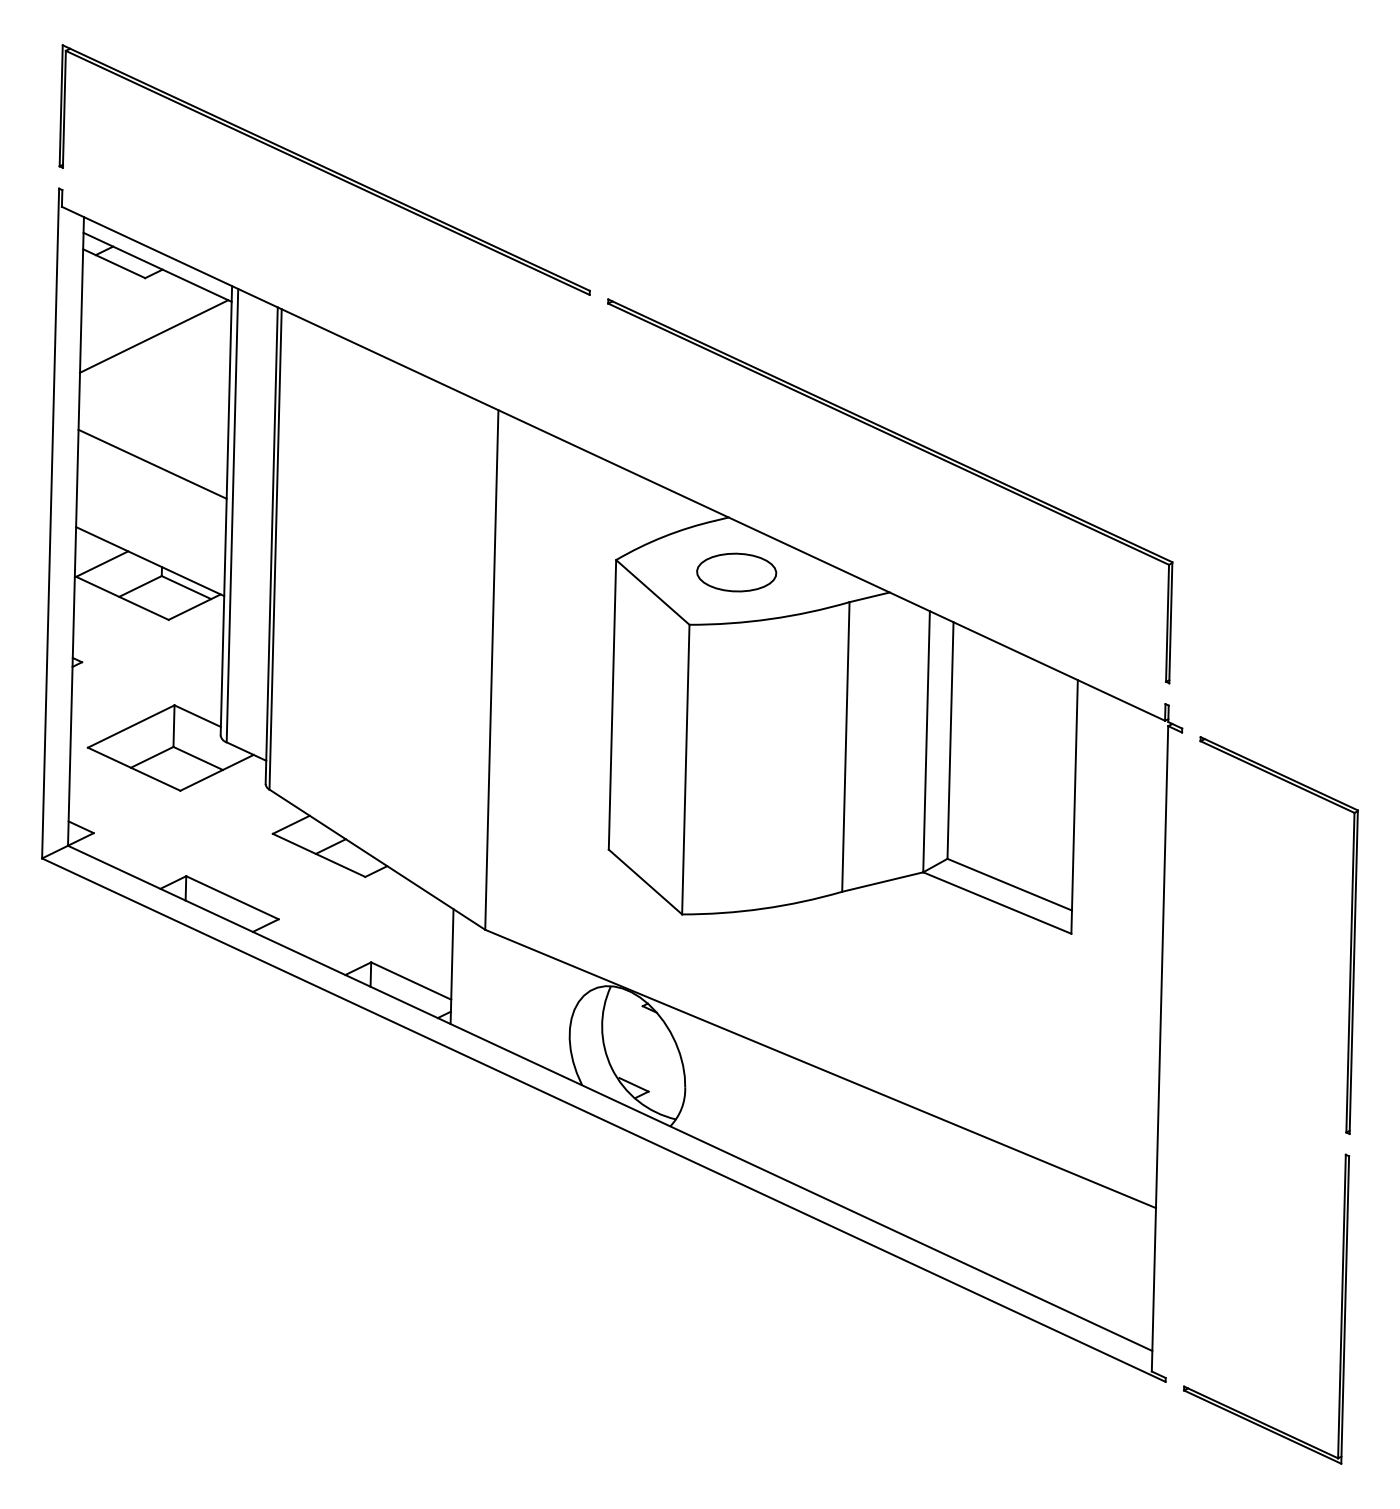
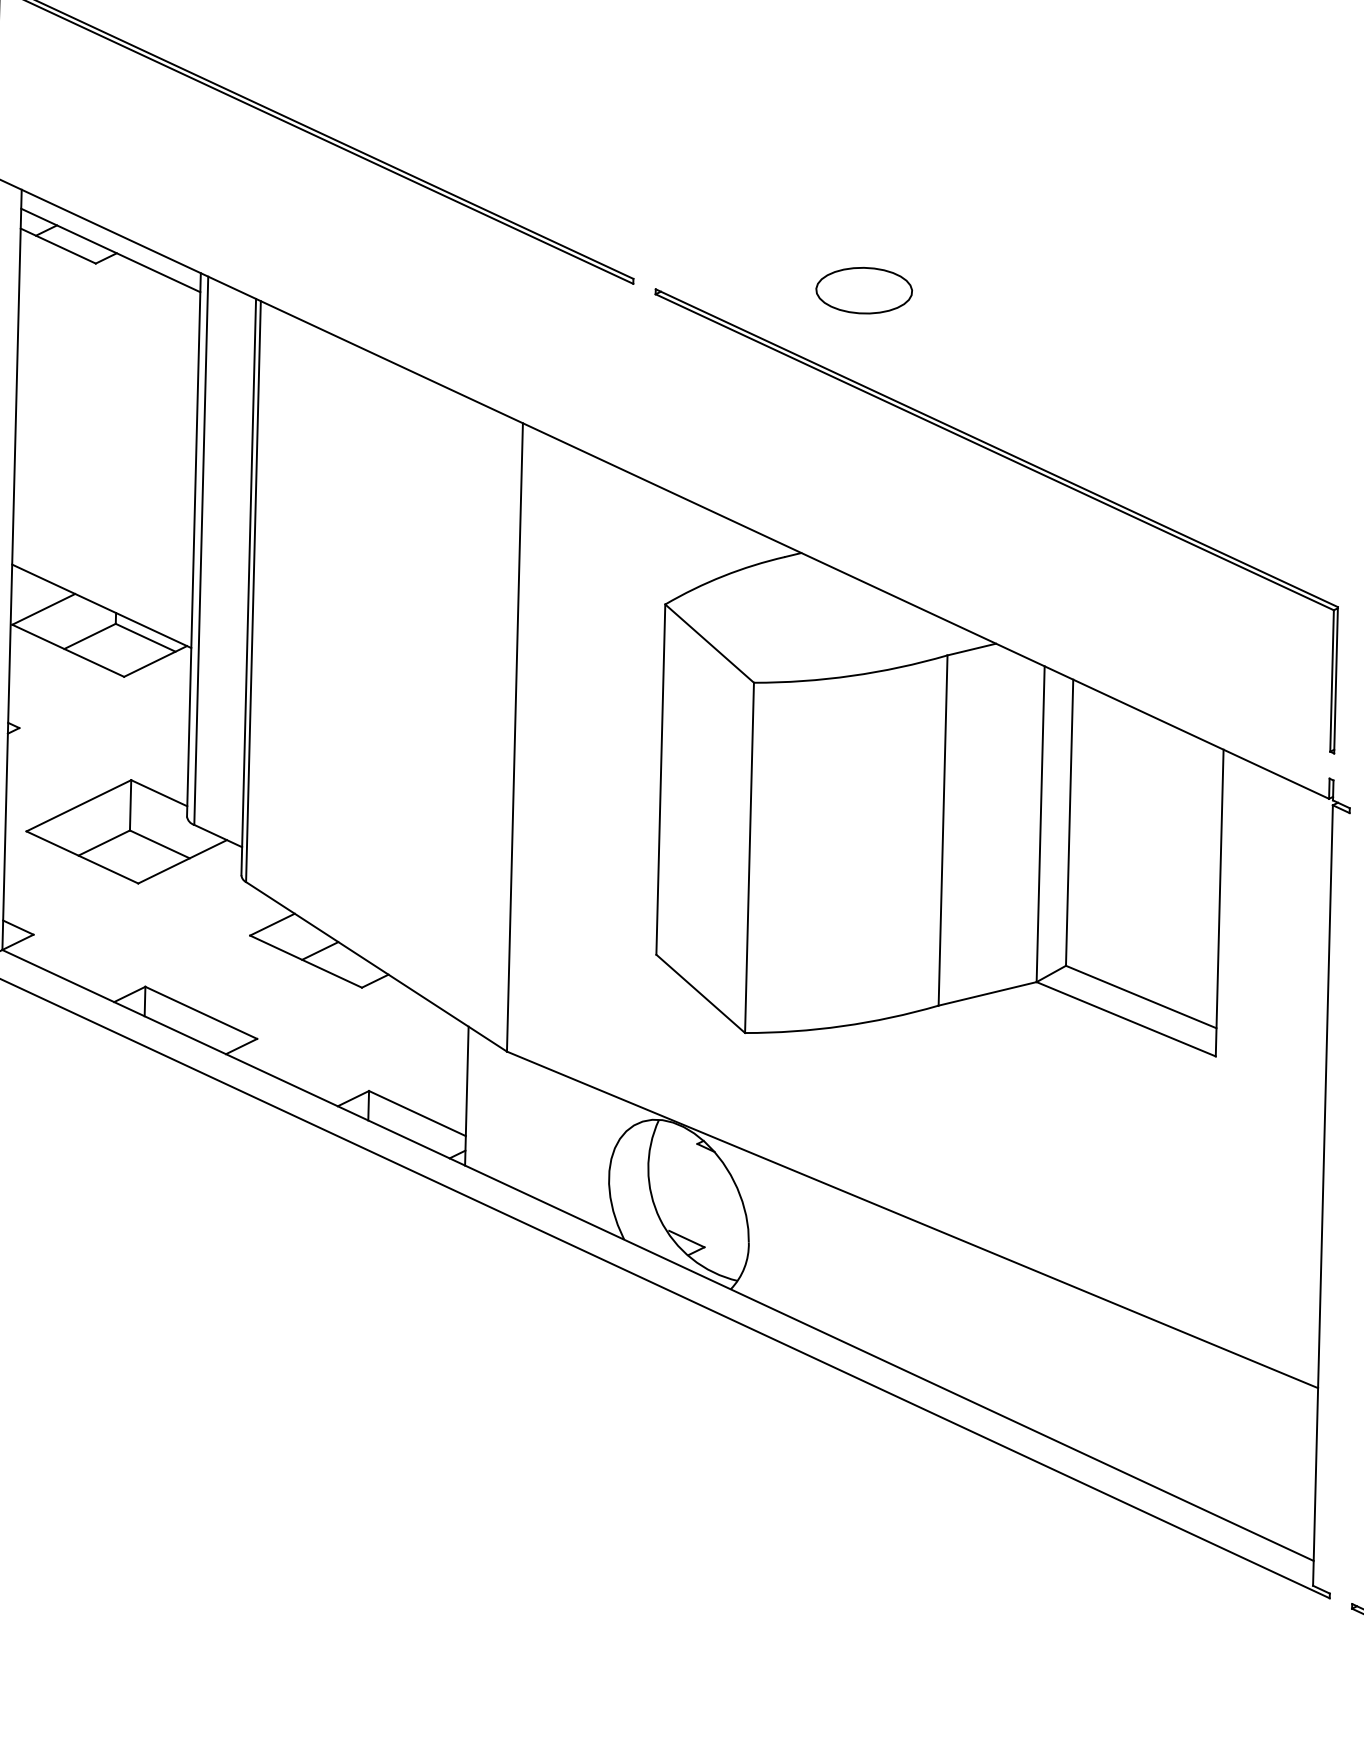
line: (154, 336) -> (107, 334), removed
line: (152, 463) -> (104, 487), removed
part: (736, 572) -> (864, 290), moved

